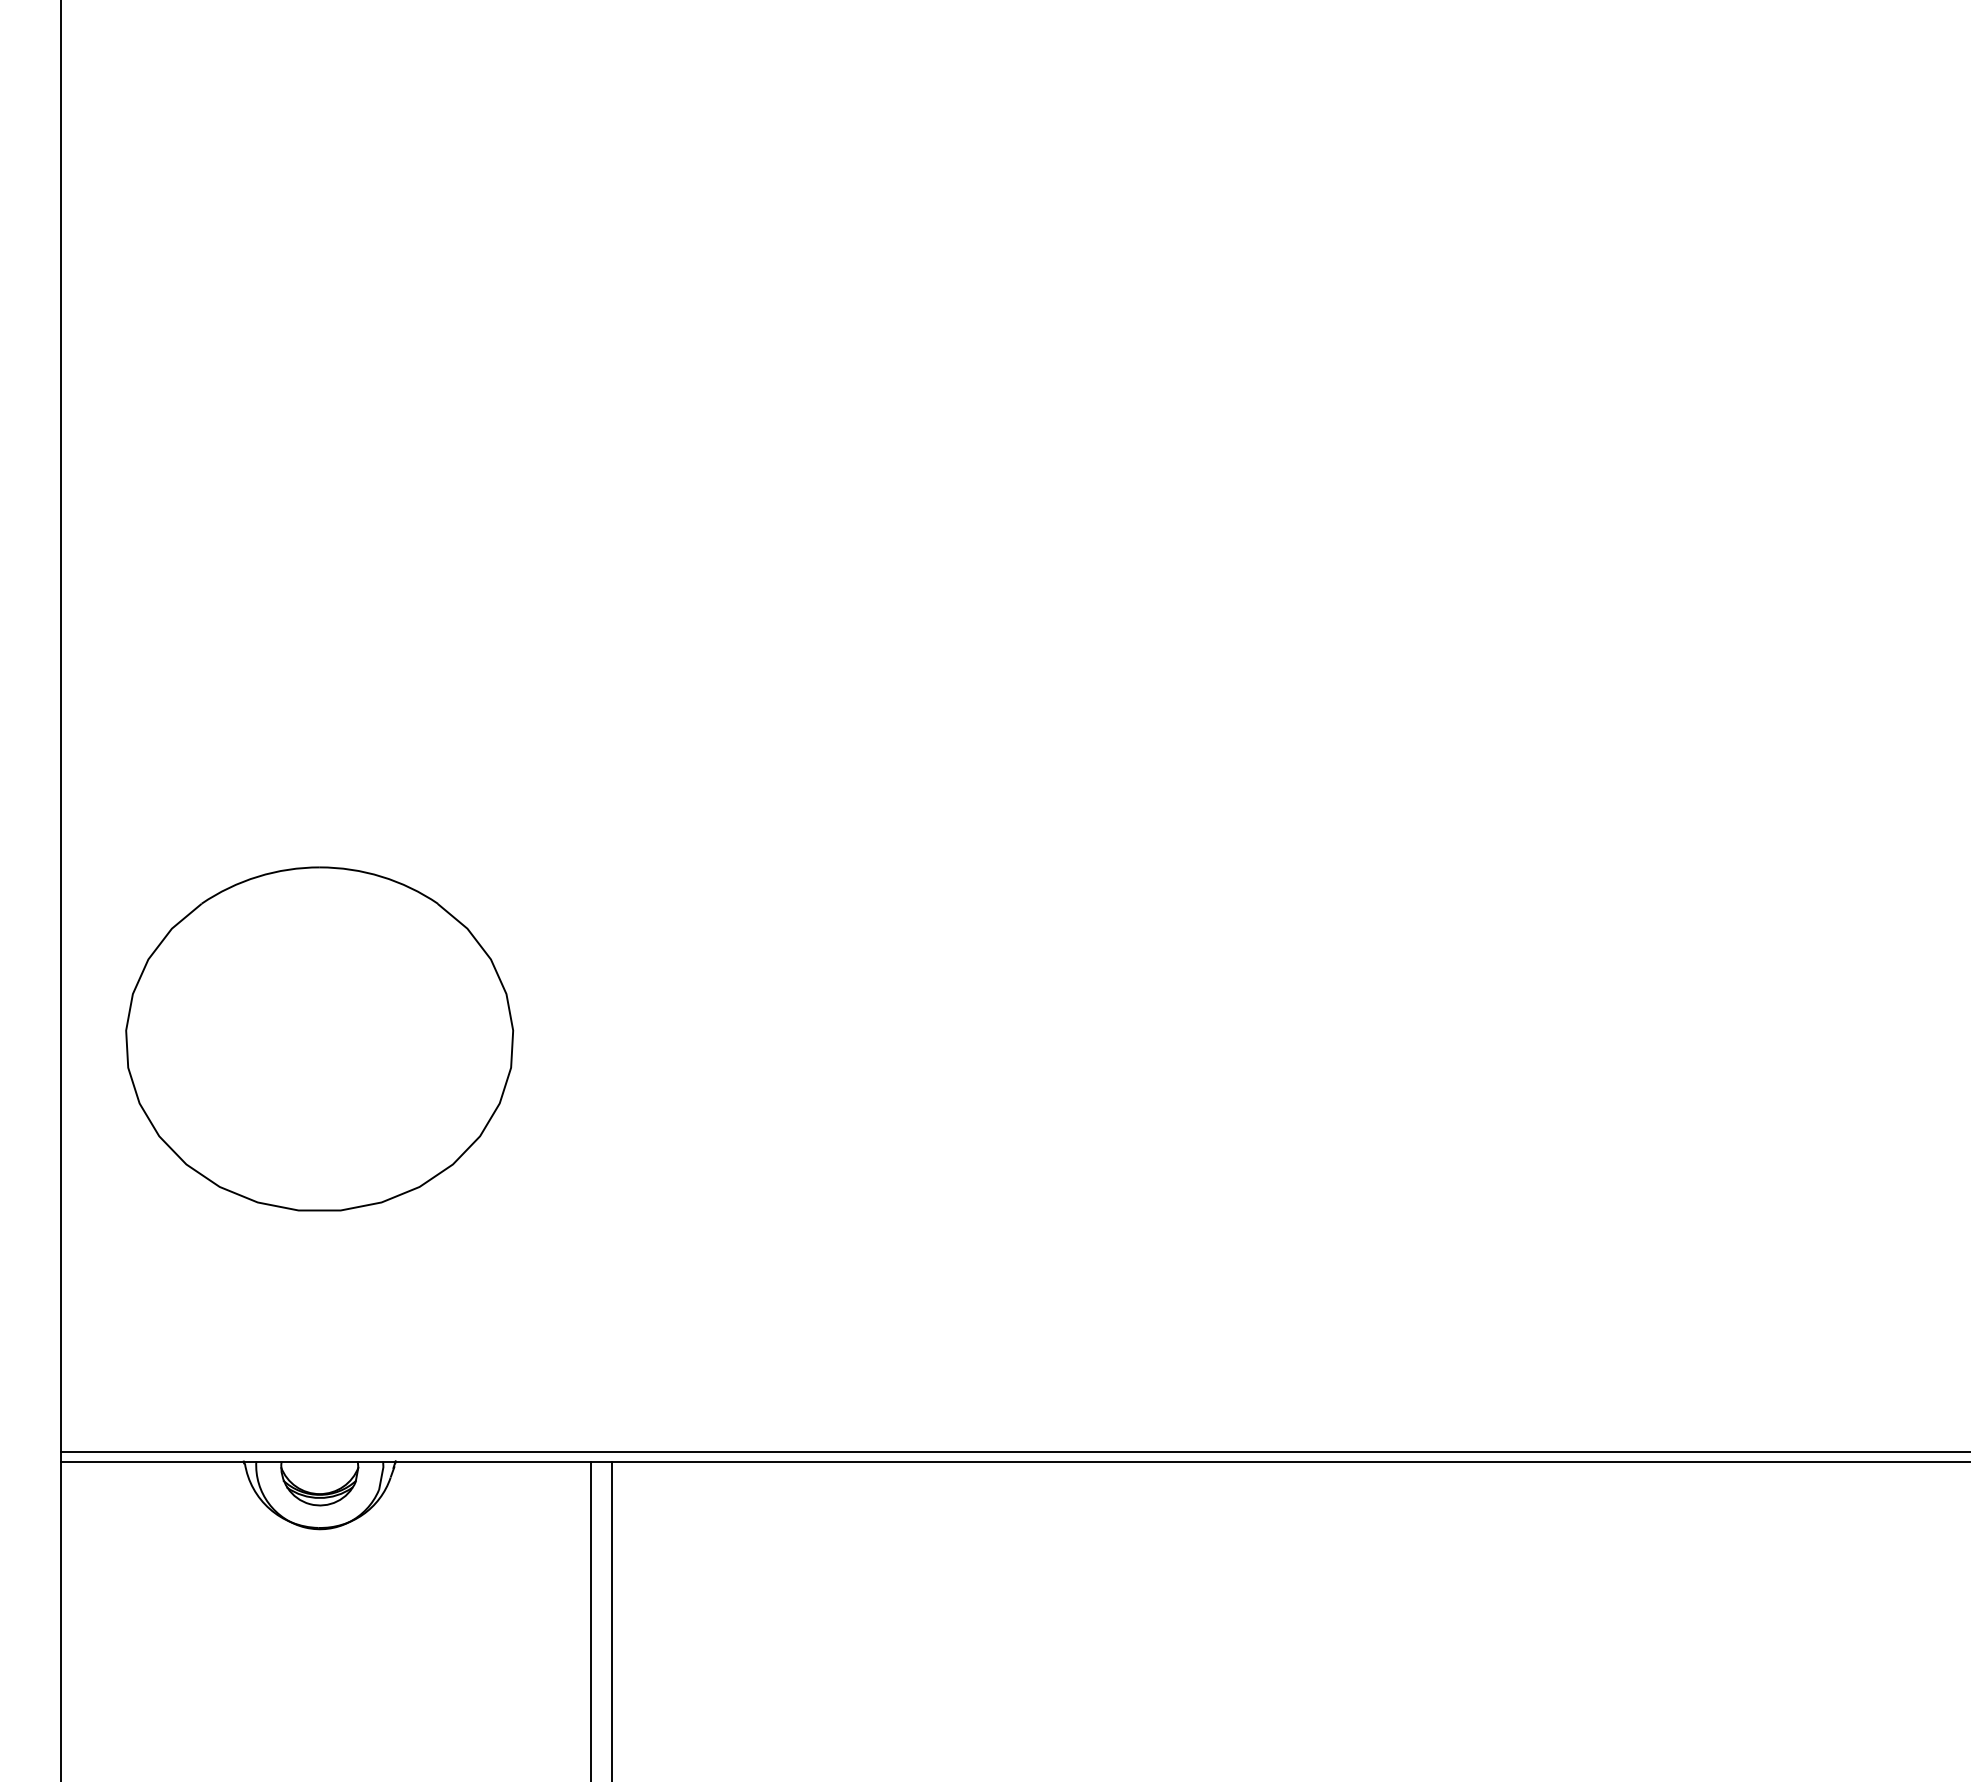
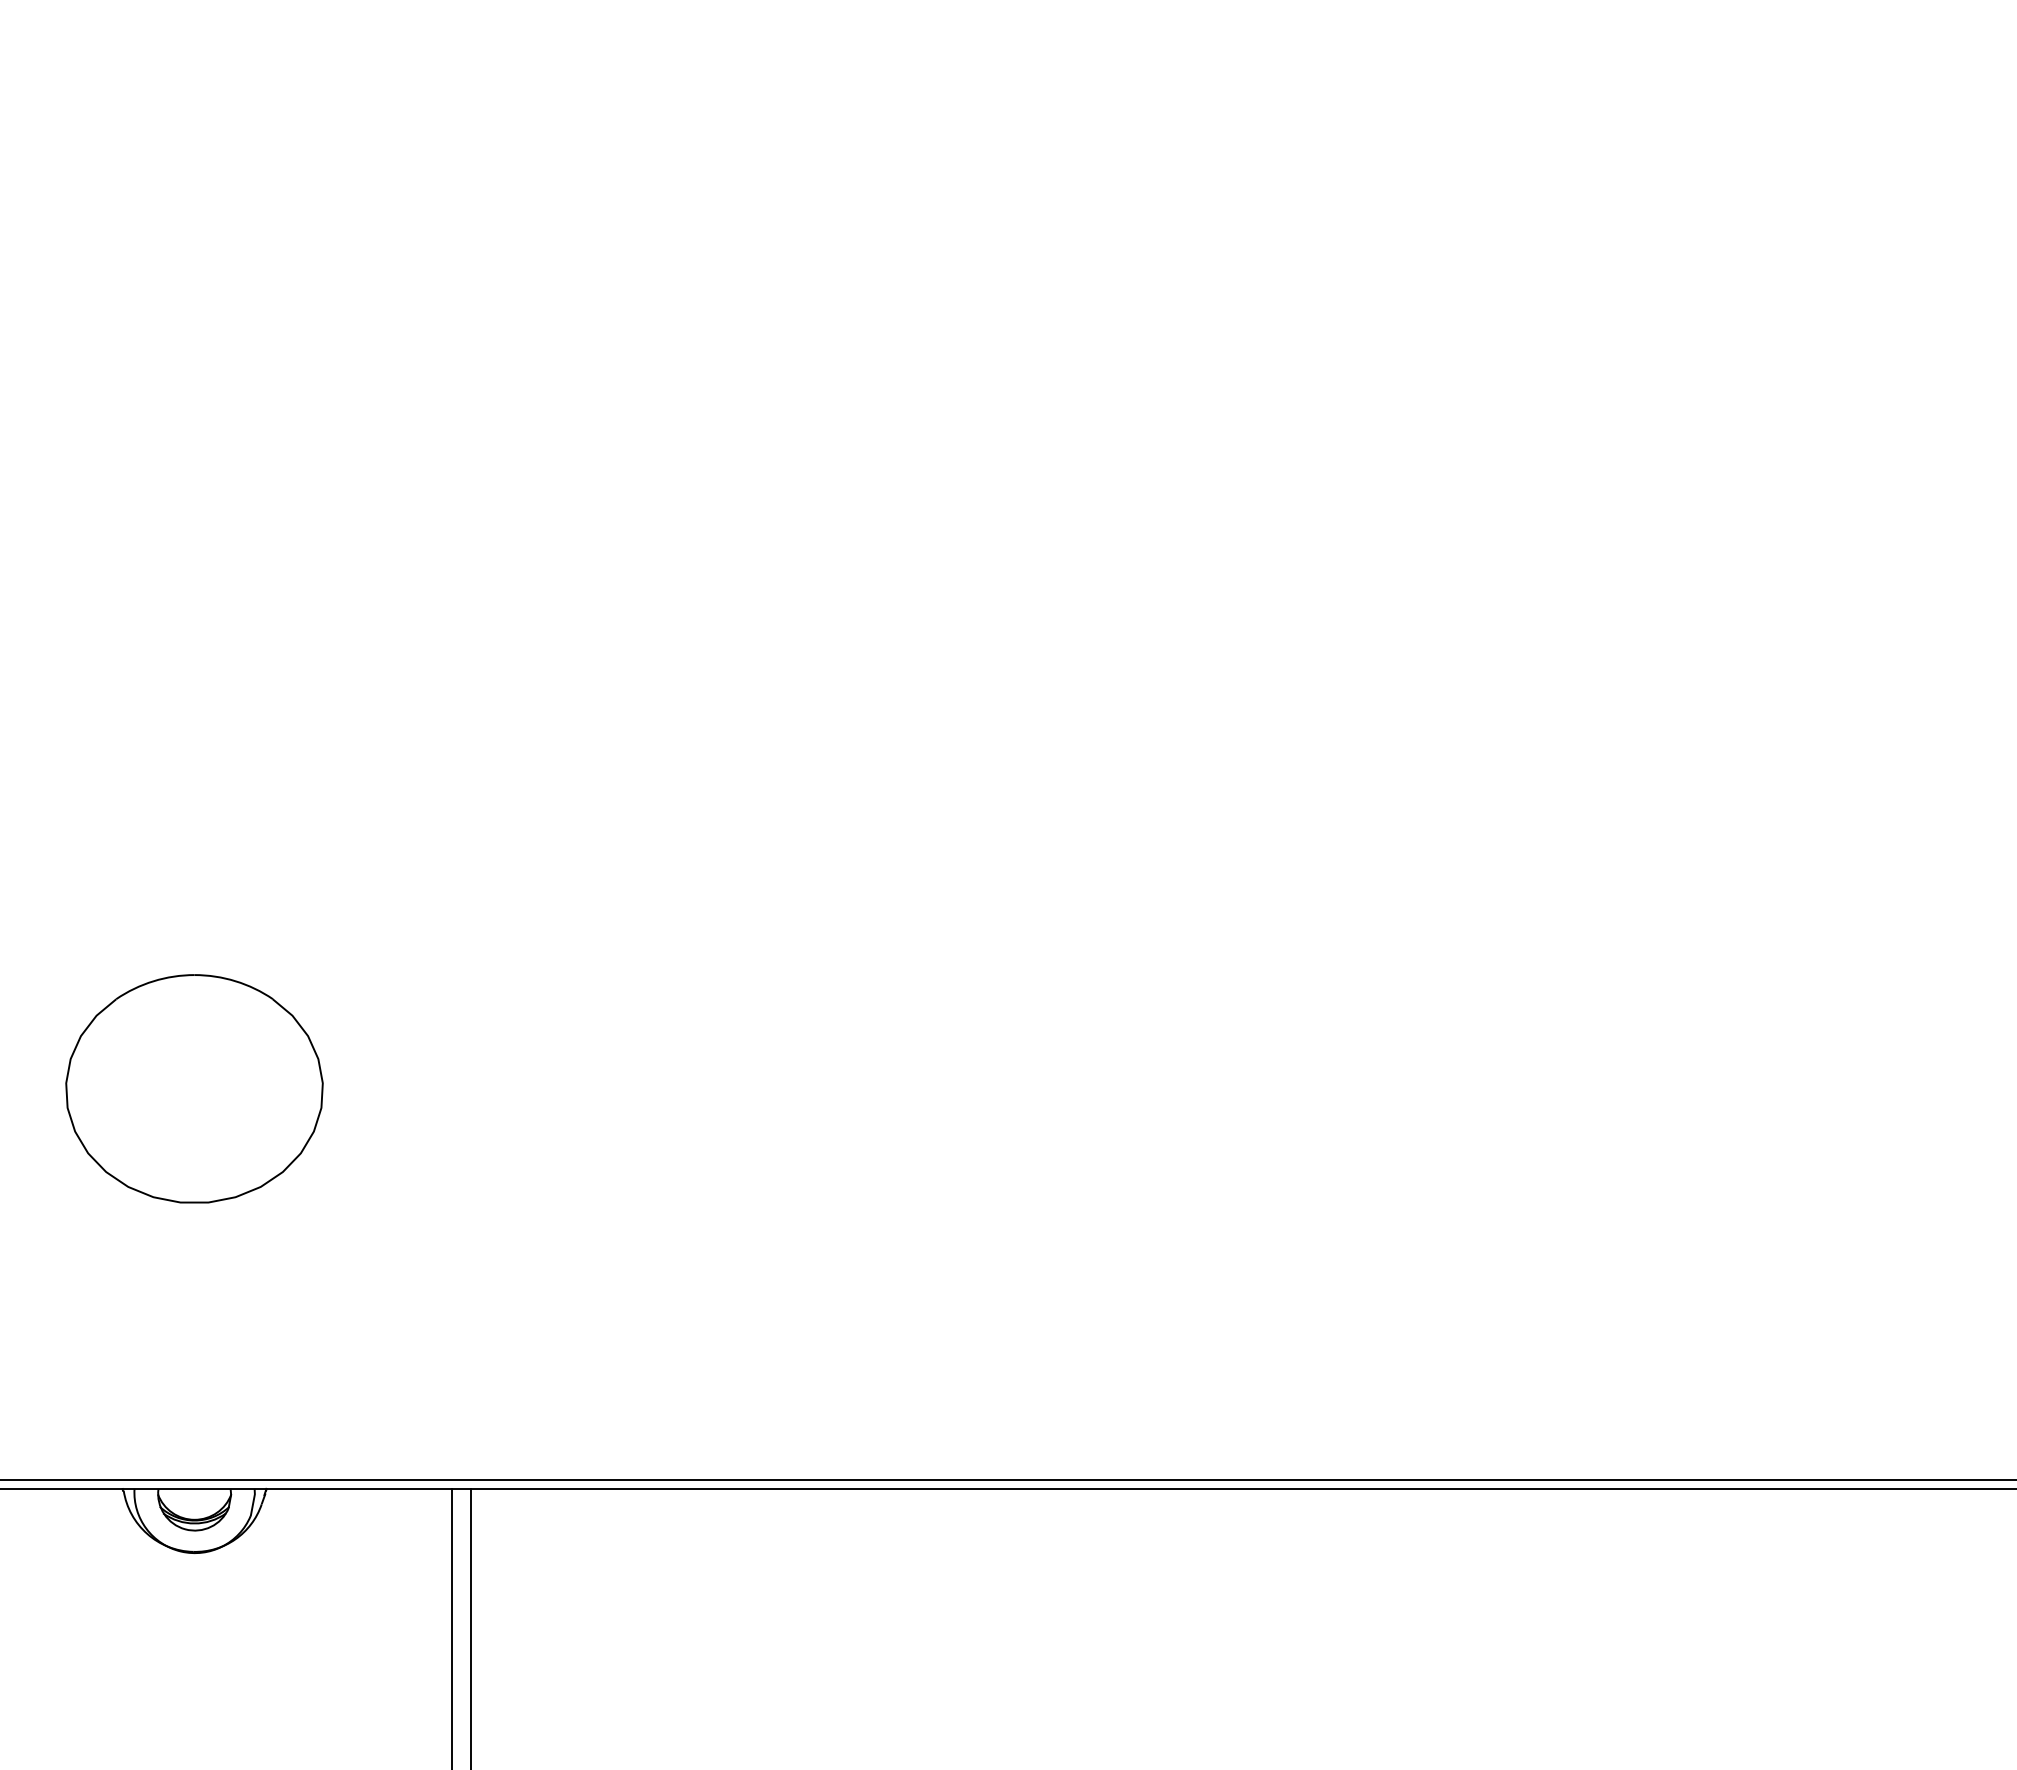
part: (319, 1038) -> (194, 1088), size x0.7

